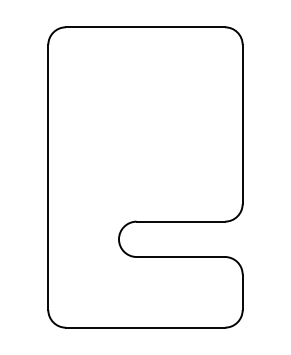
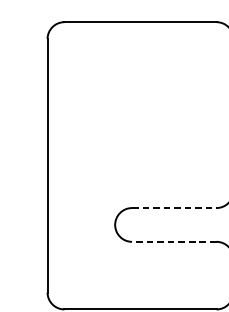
line: (181, 221) -> (174, 207), solid -> dashed
line: (180, 257) -> (173, 242), solid -> dashed

